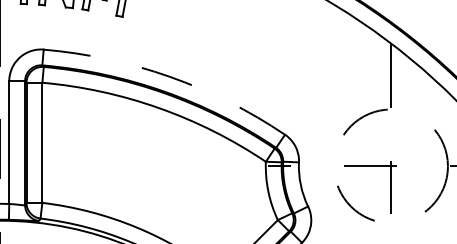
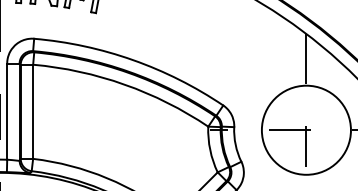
arc: (169, 76) -> (132, 59), dashed -> solid
circle: (390, 166) -> (305, 130), dashed -> solid

